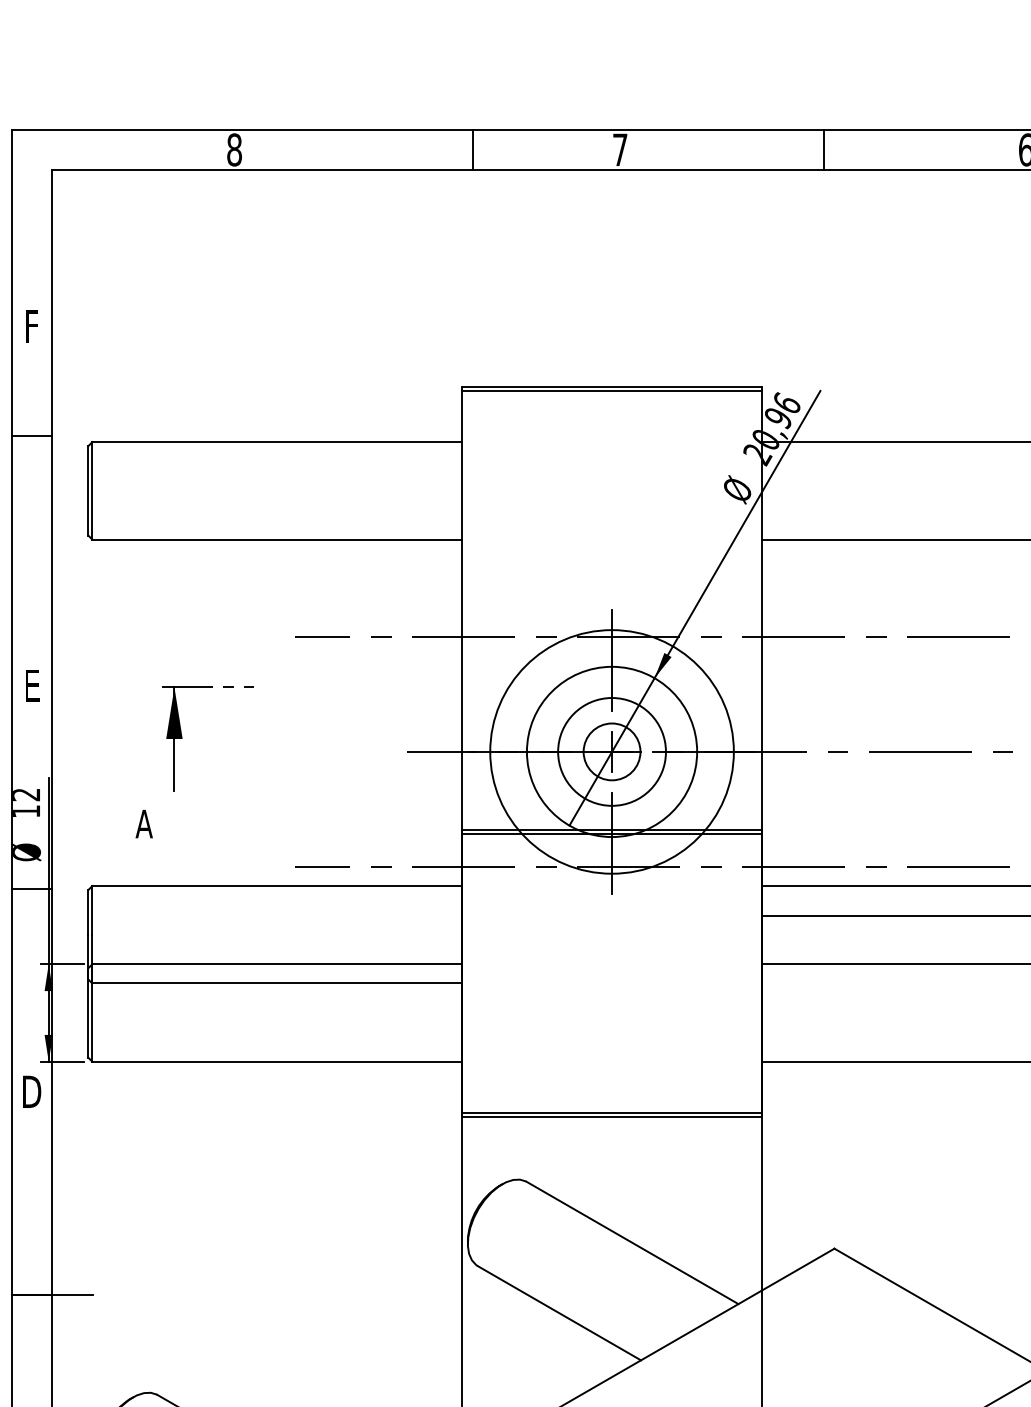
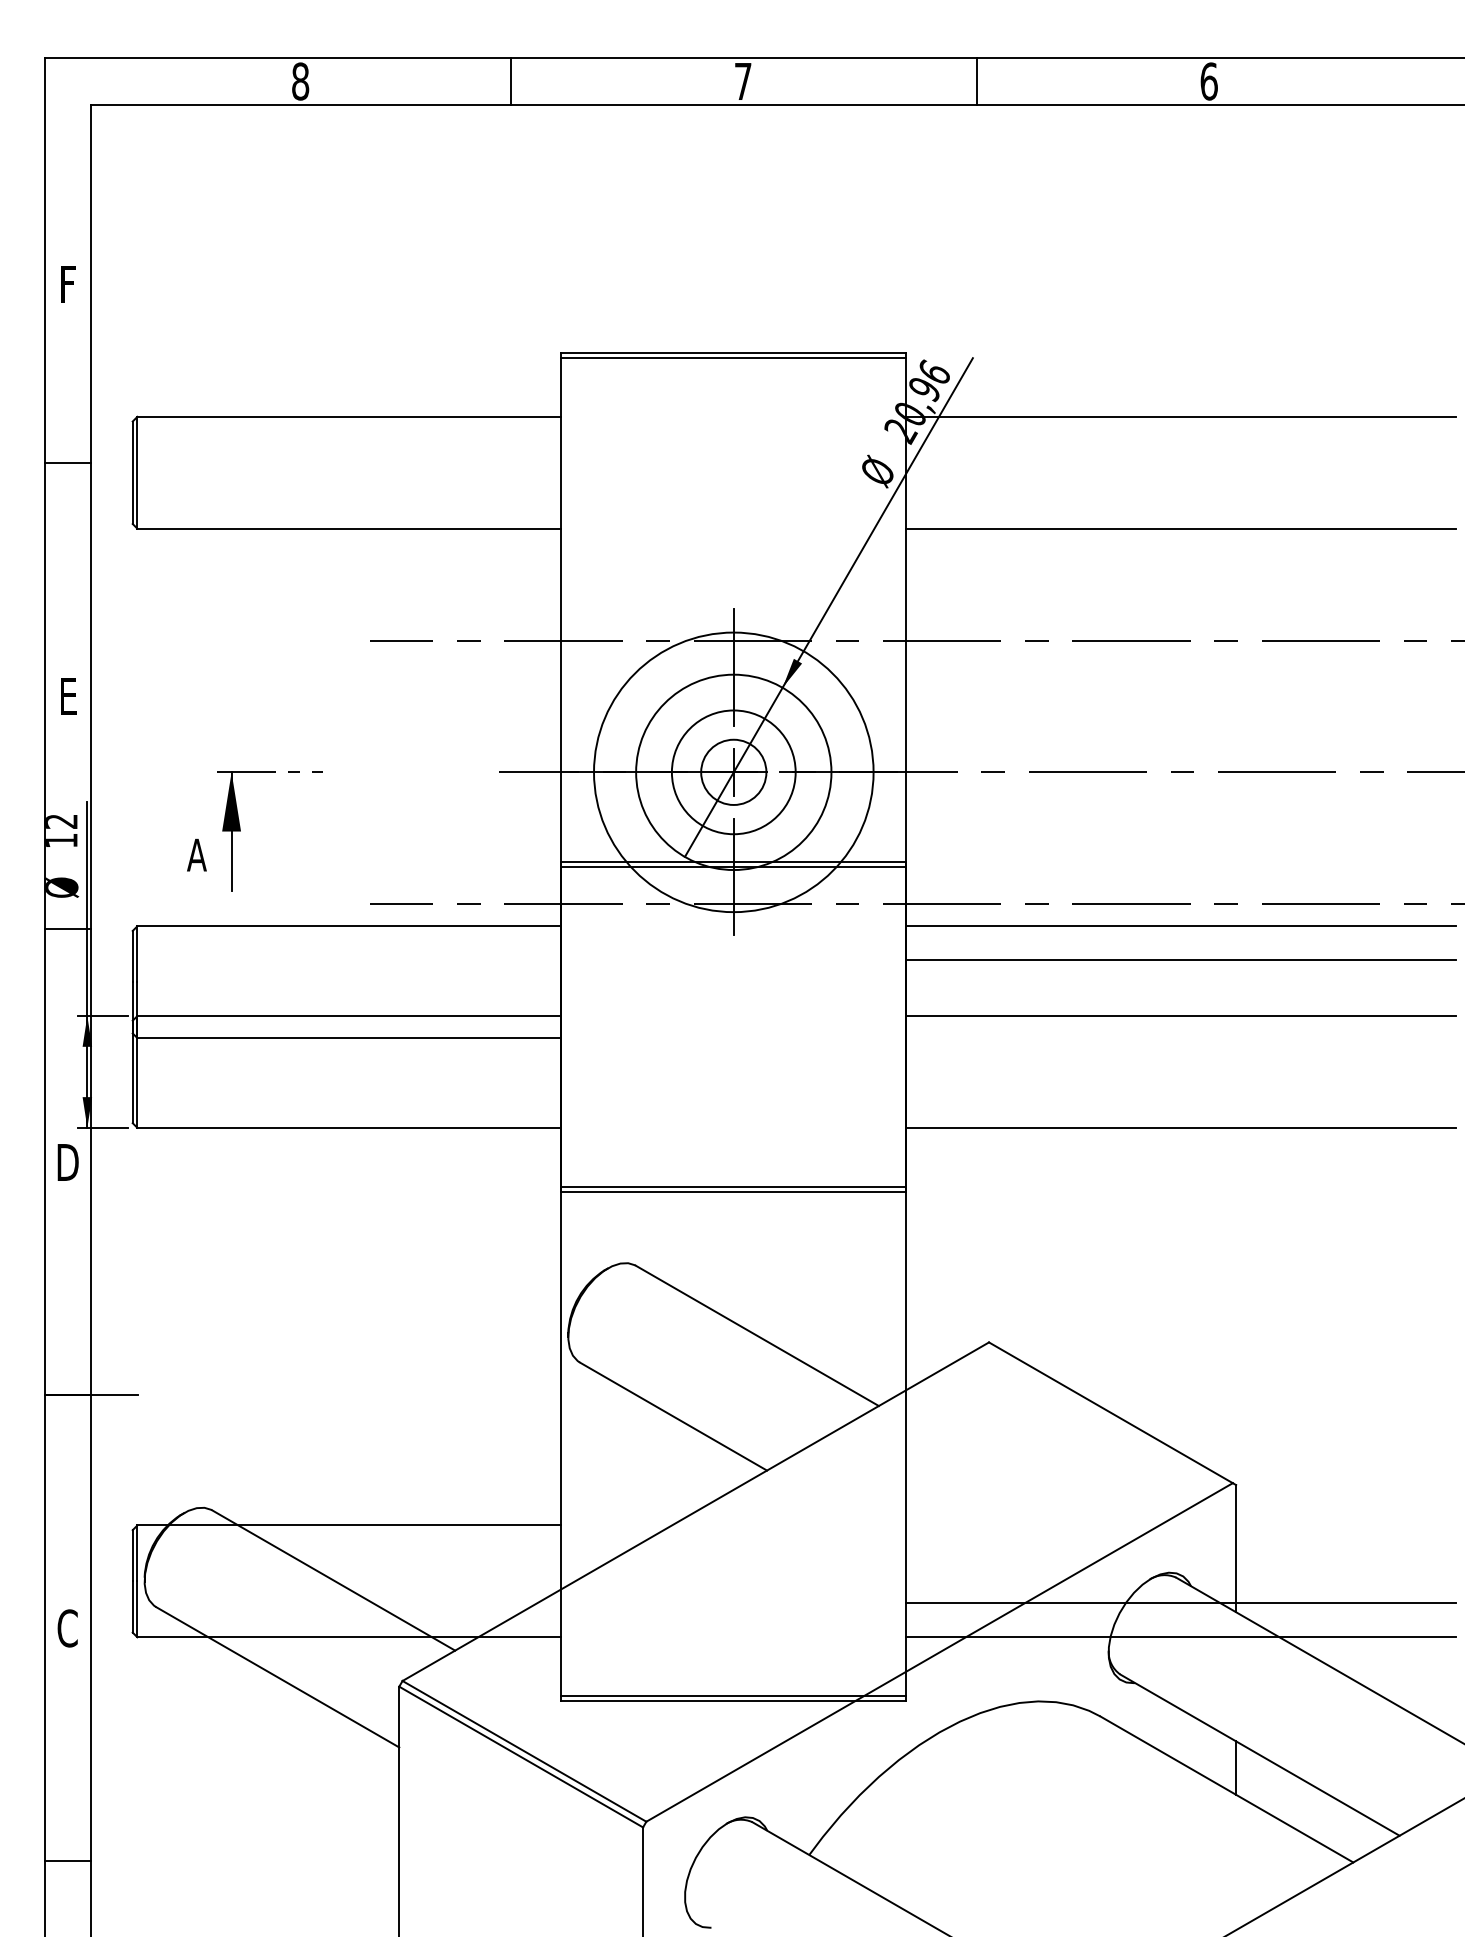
line: (472, 149) -> (510, 81), moved
line: (31, 435) -> (67, 463), moved
part: (182, 738) -> (240, 831), moved

